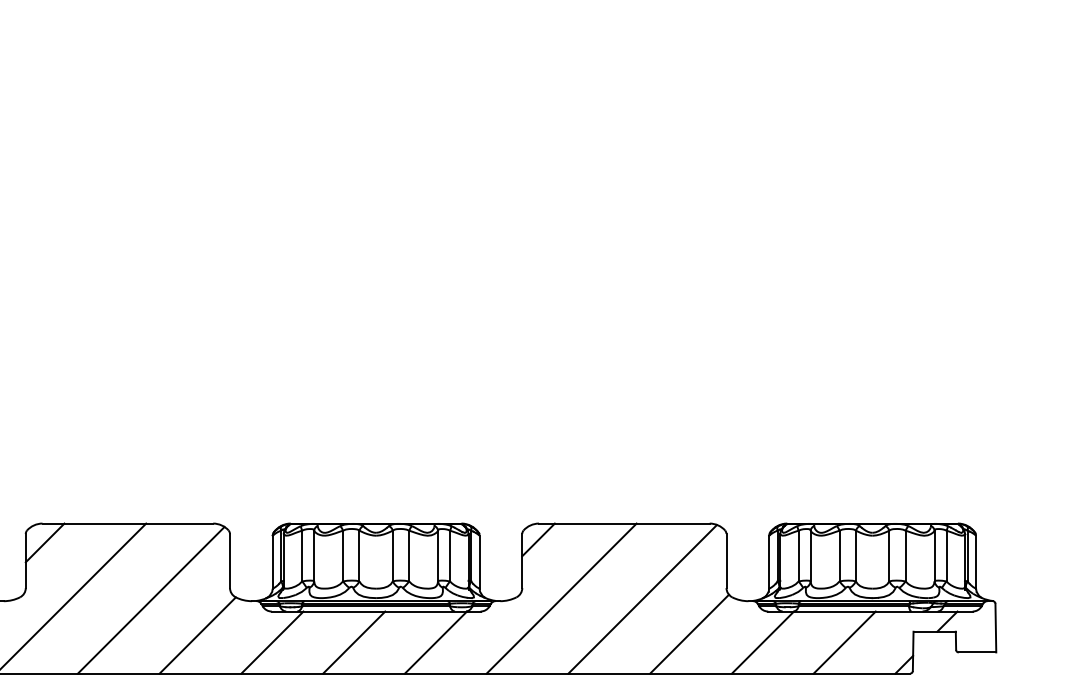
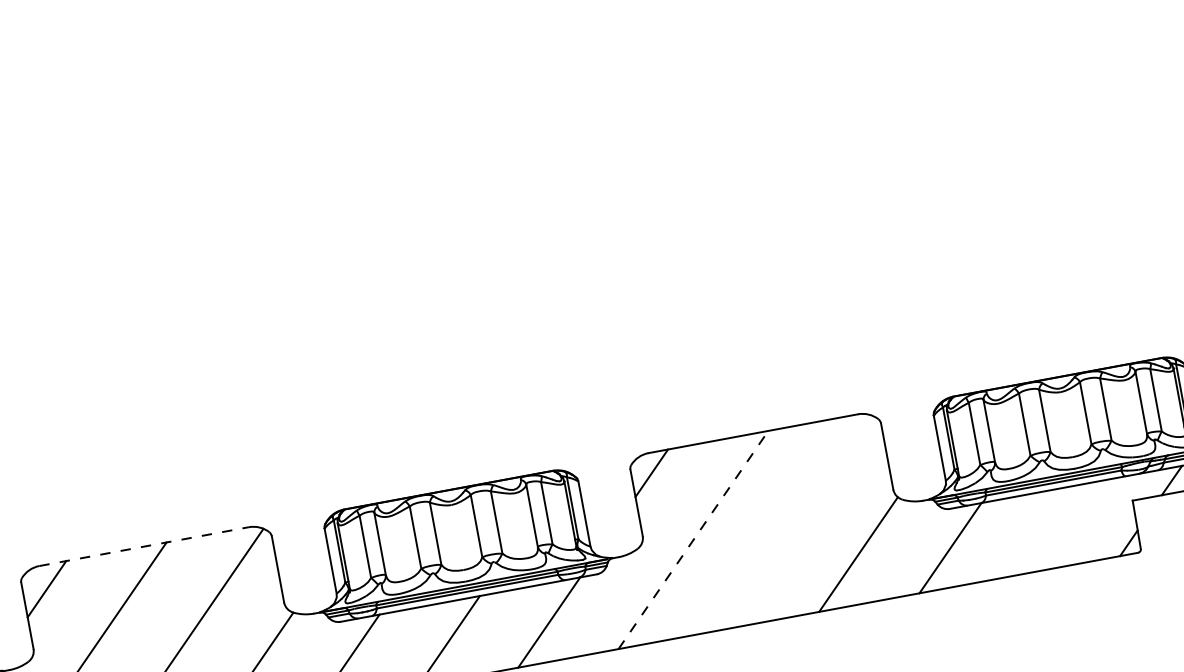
line: (128, 523) -> (144, 546), solid -> dashed
line: (562, 598) -> (694, 539), solid -> dashed
line: (642, 599) -> (792, 522), removed
line: (844, 642) -> (1050, 529), removed

